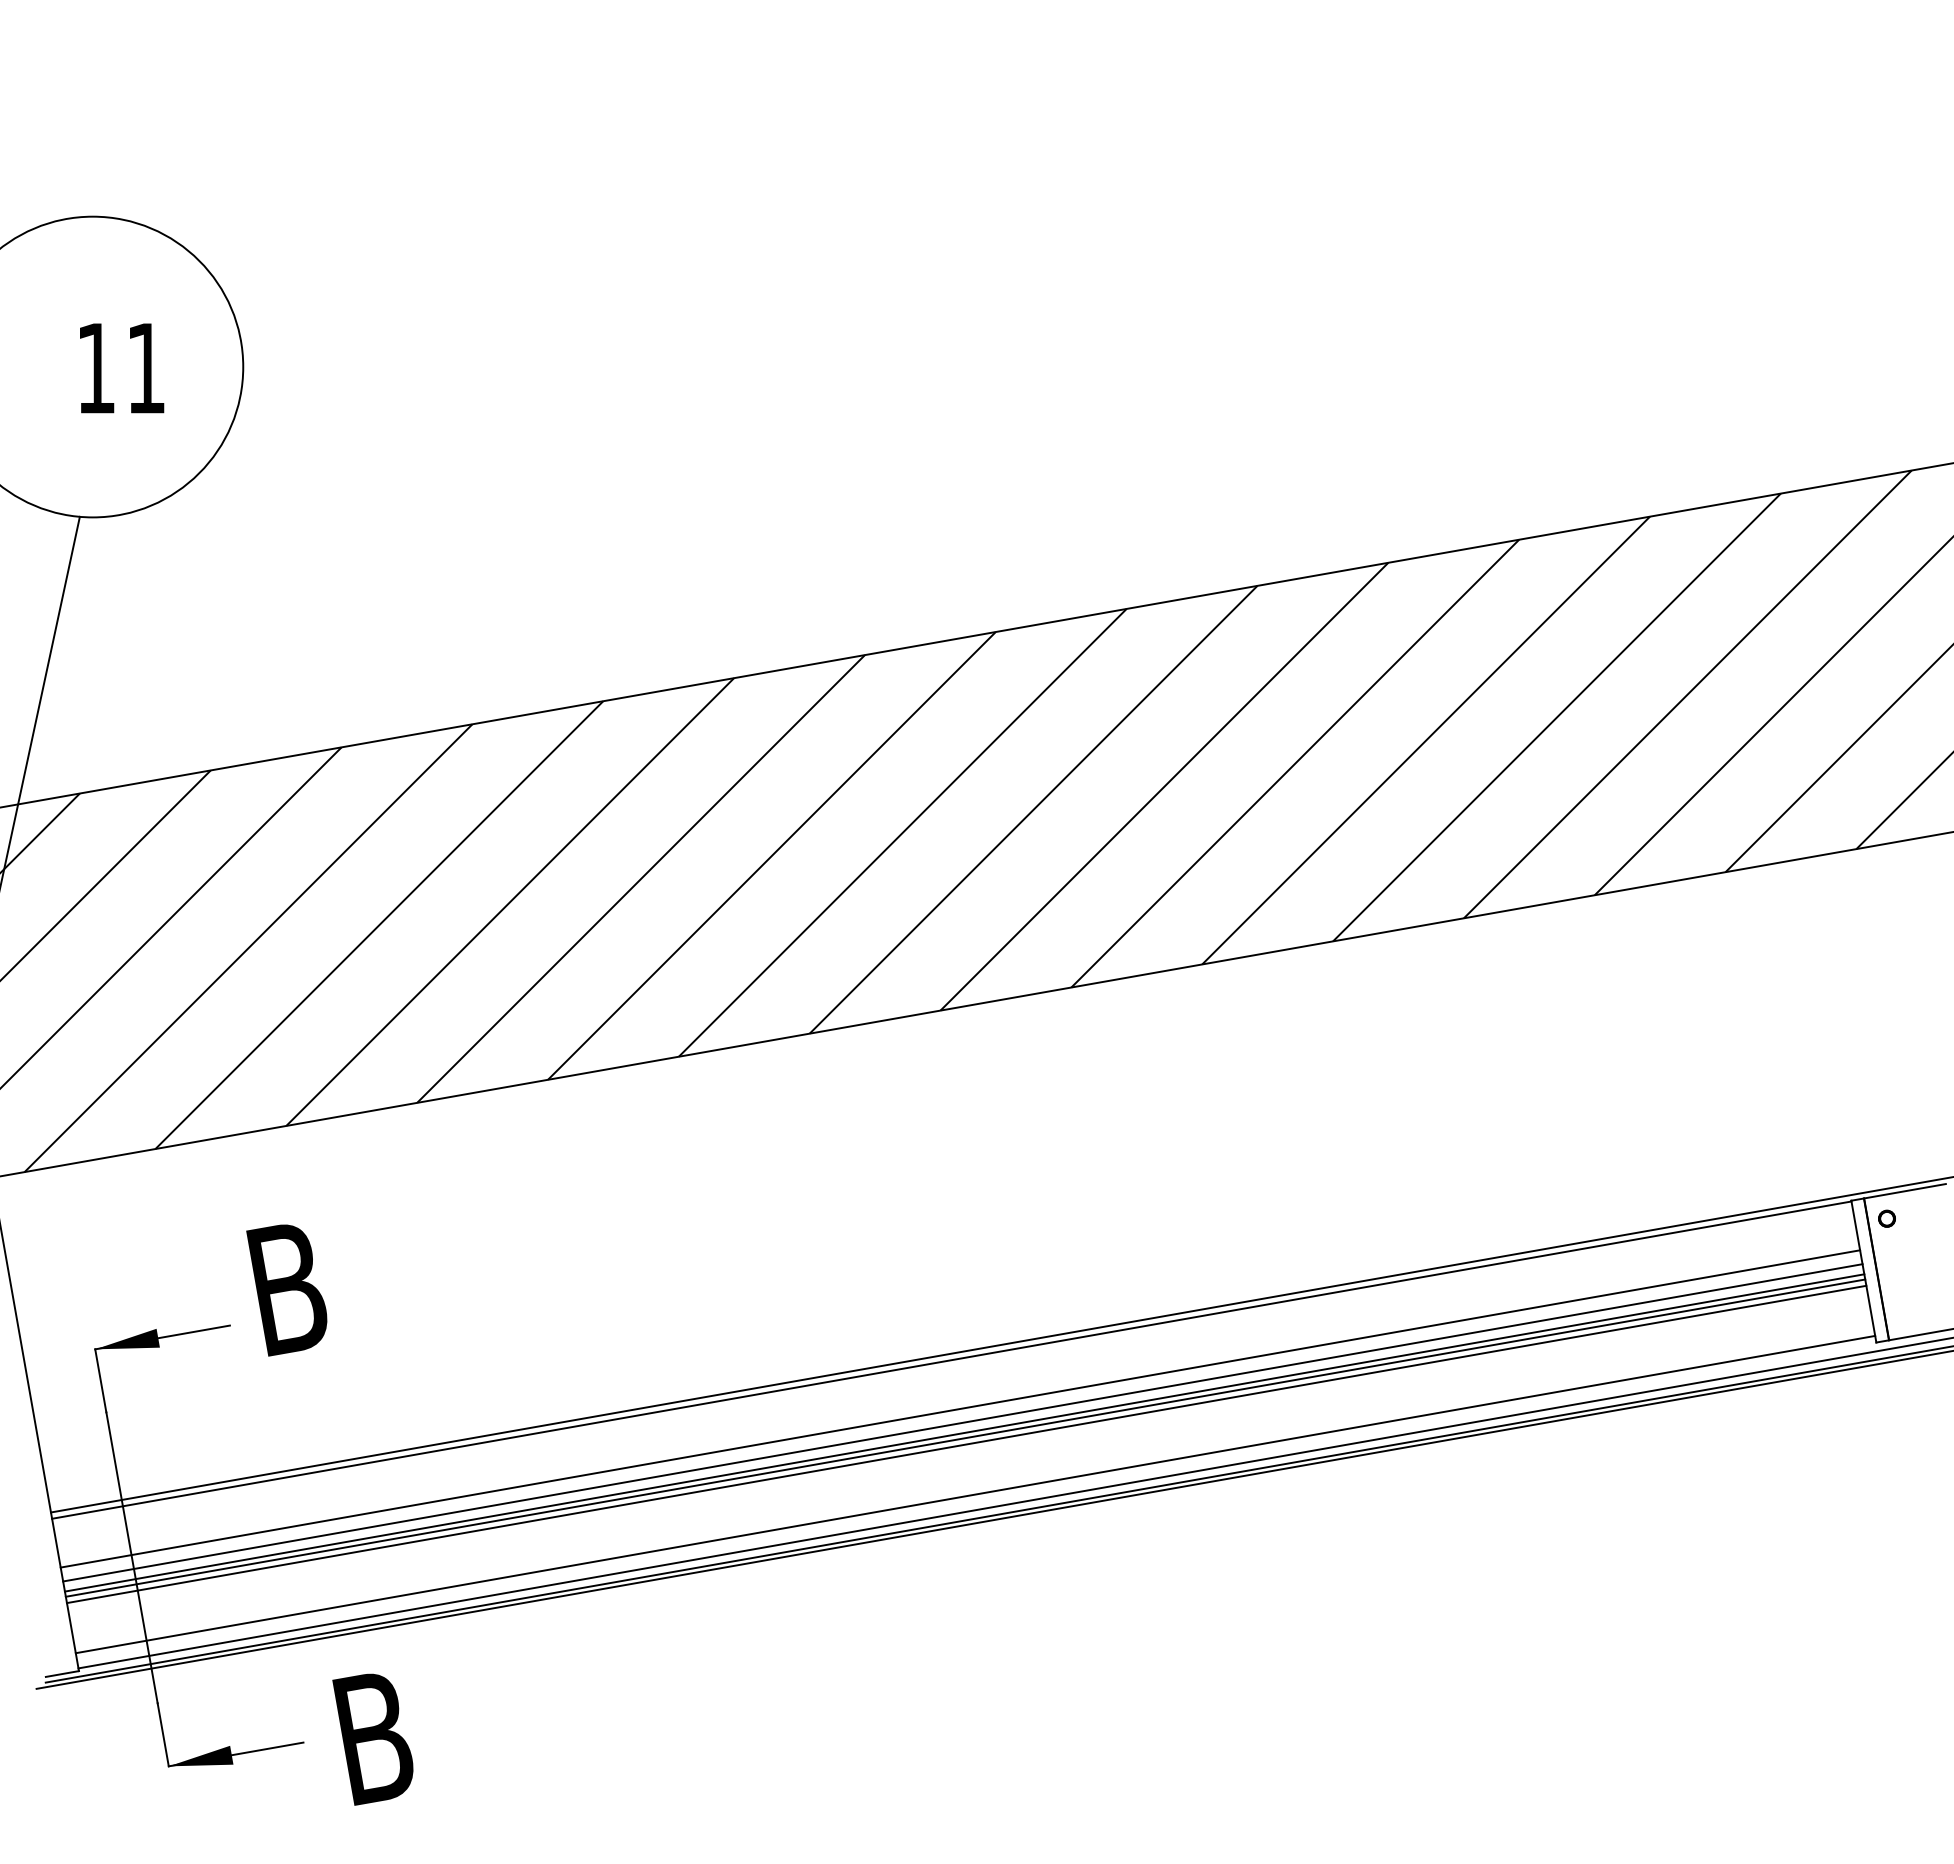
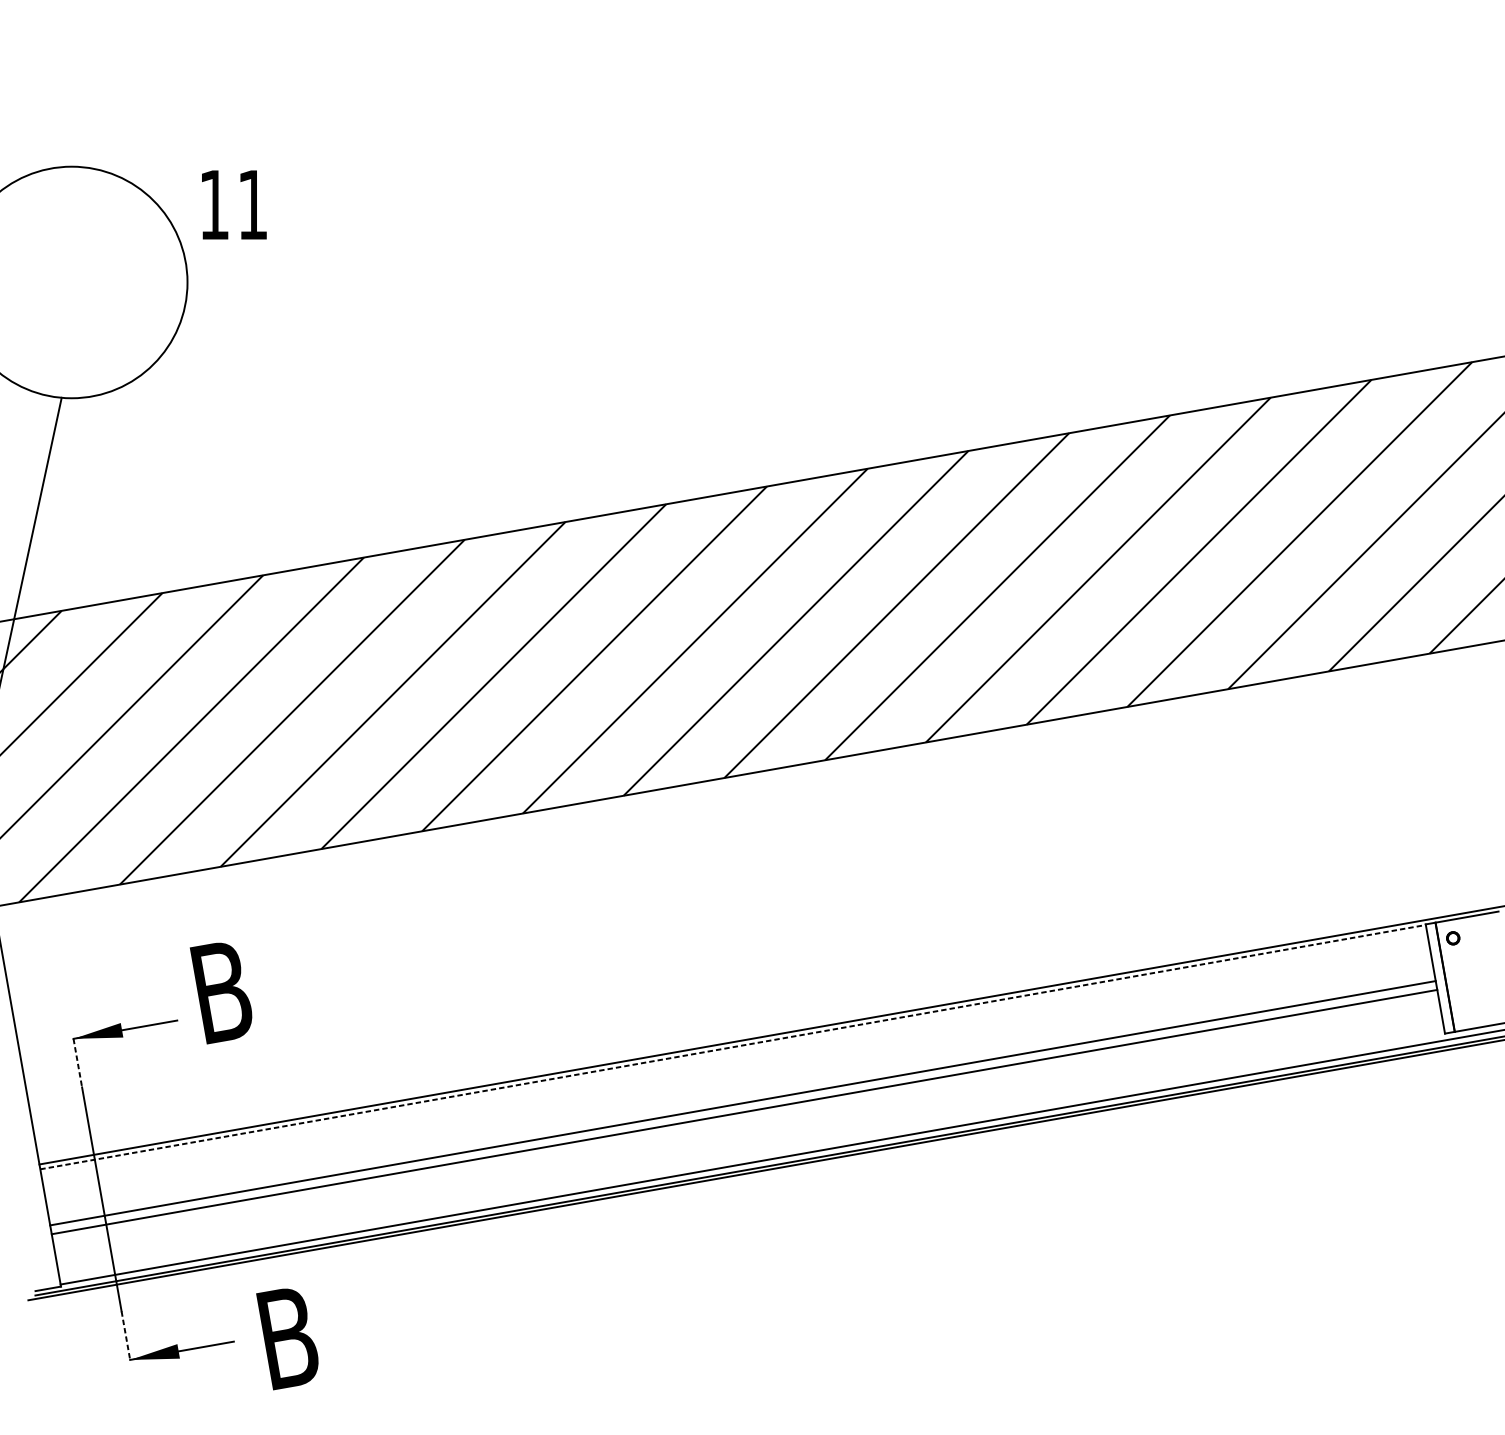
text: (122, 368) -> (234, 205), moved
line: (951, 1360) -> (732, 1047), solid -> dashed
line: (100, 1381) -> (77, 1063), solid -> dashed
line: (960, 1408) -> (739, 1084), removed
line: (962, 1422) -> (741, 1095), removed
line: (965, 1437) -> (743, 1106), removed
line: (975, 1494) -> (751, 1150), removed
line: (163, 1735) -> (126, 1336), solid -> dashed

